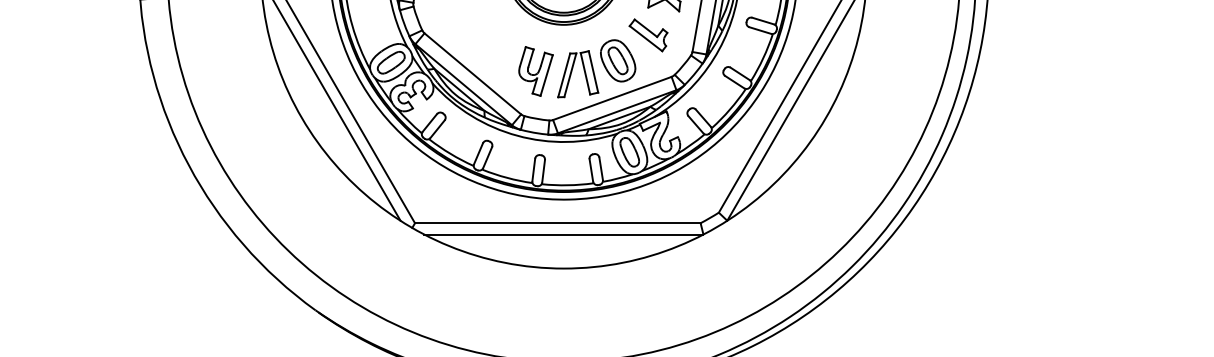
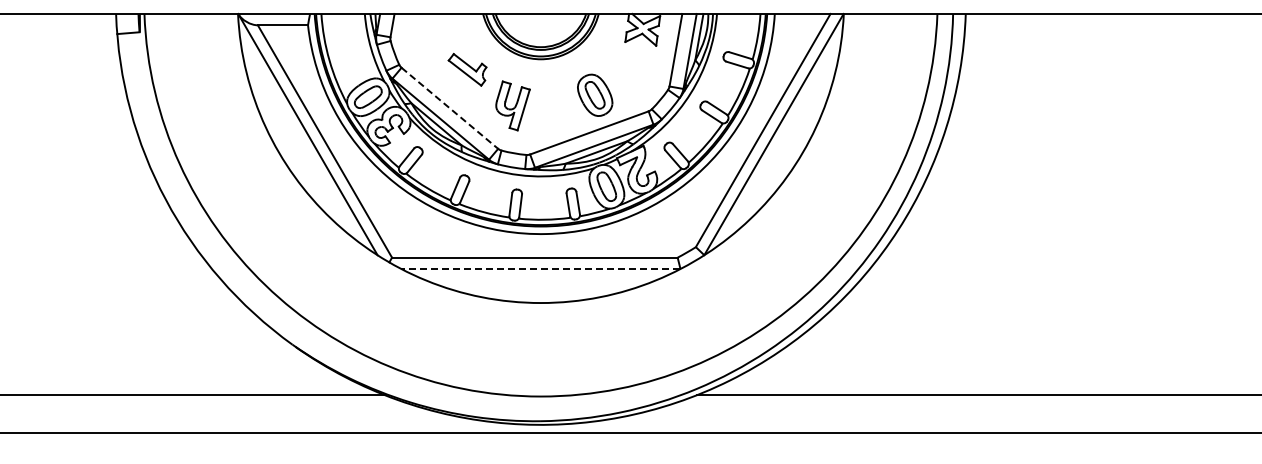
part: (648, 35) -> (467, 69), moved
line: (473, 74) -> (450, 108), solid -> dashed
part: (578, 74) -> (555, 108), removed
line: (563, 235) -> (540, 269), solid -> dashed

